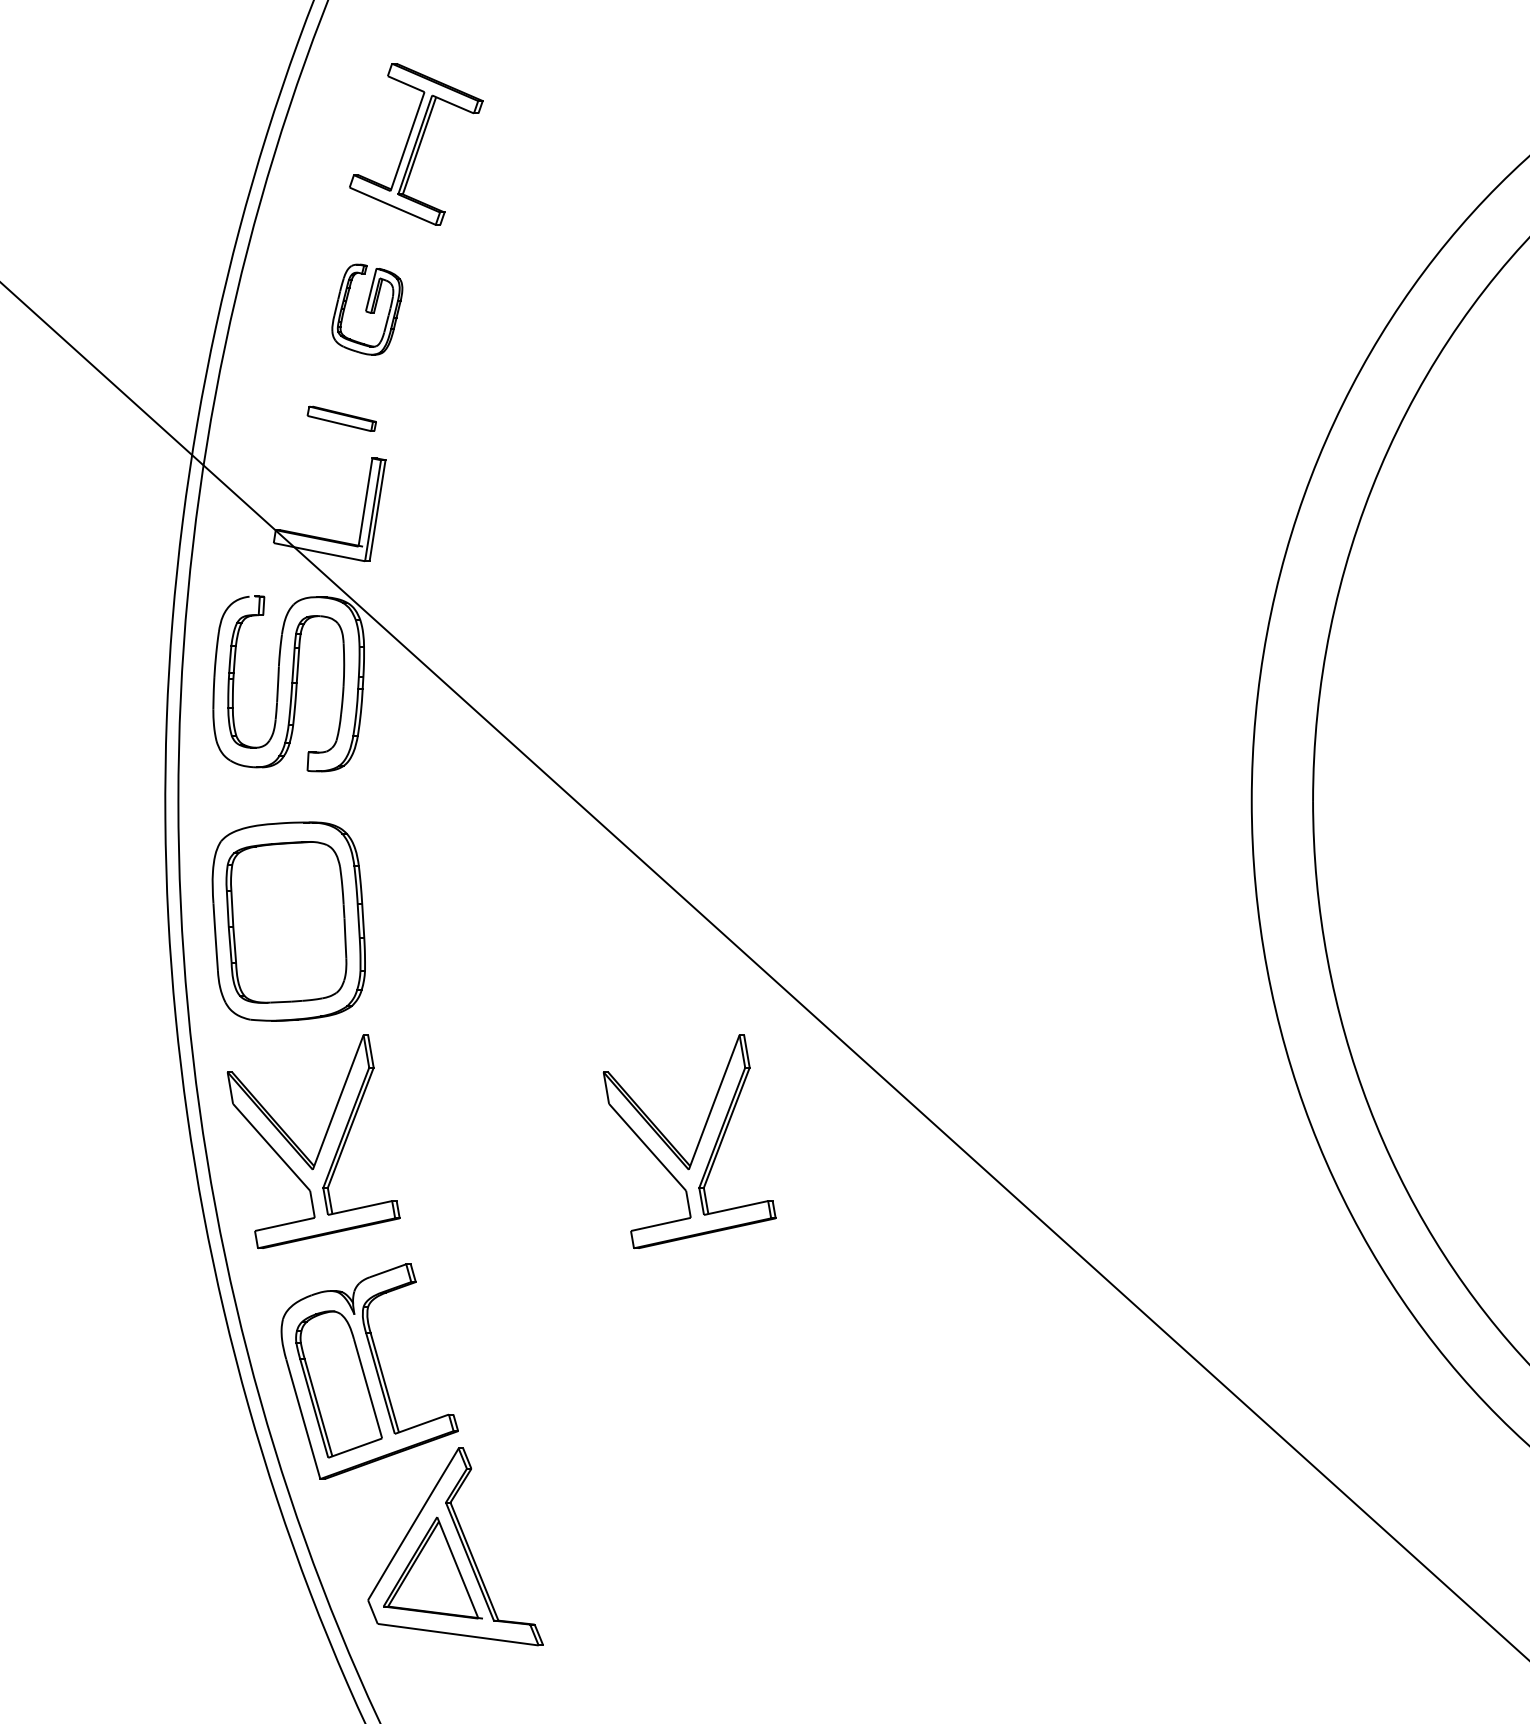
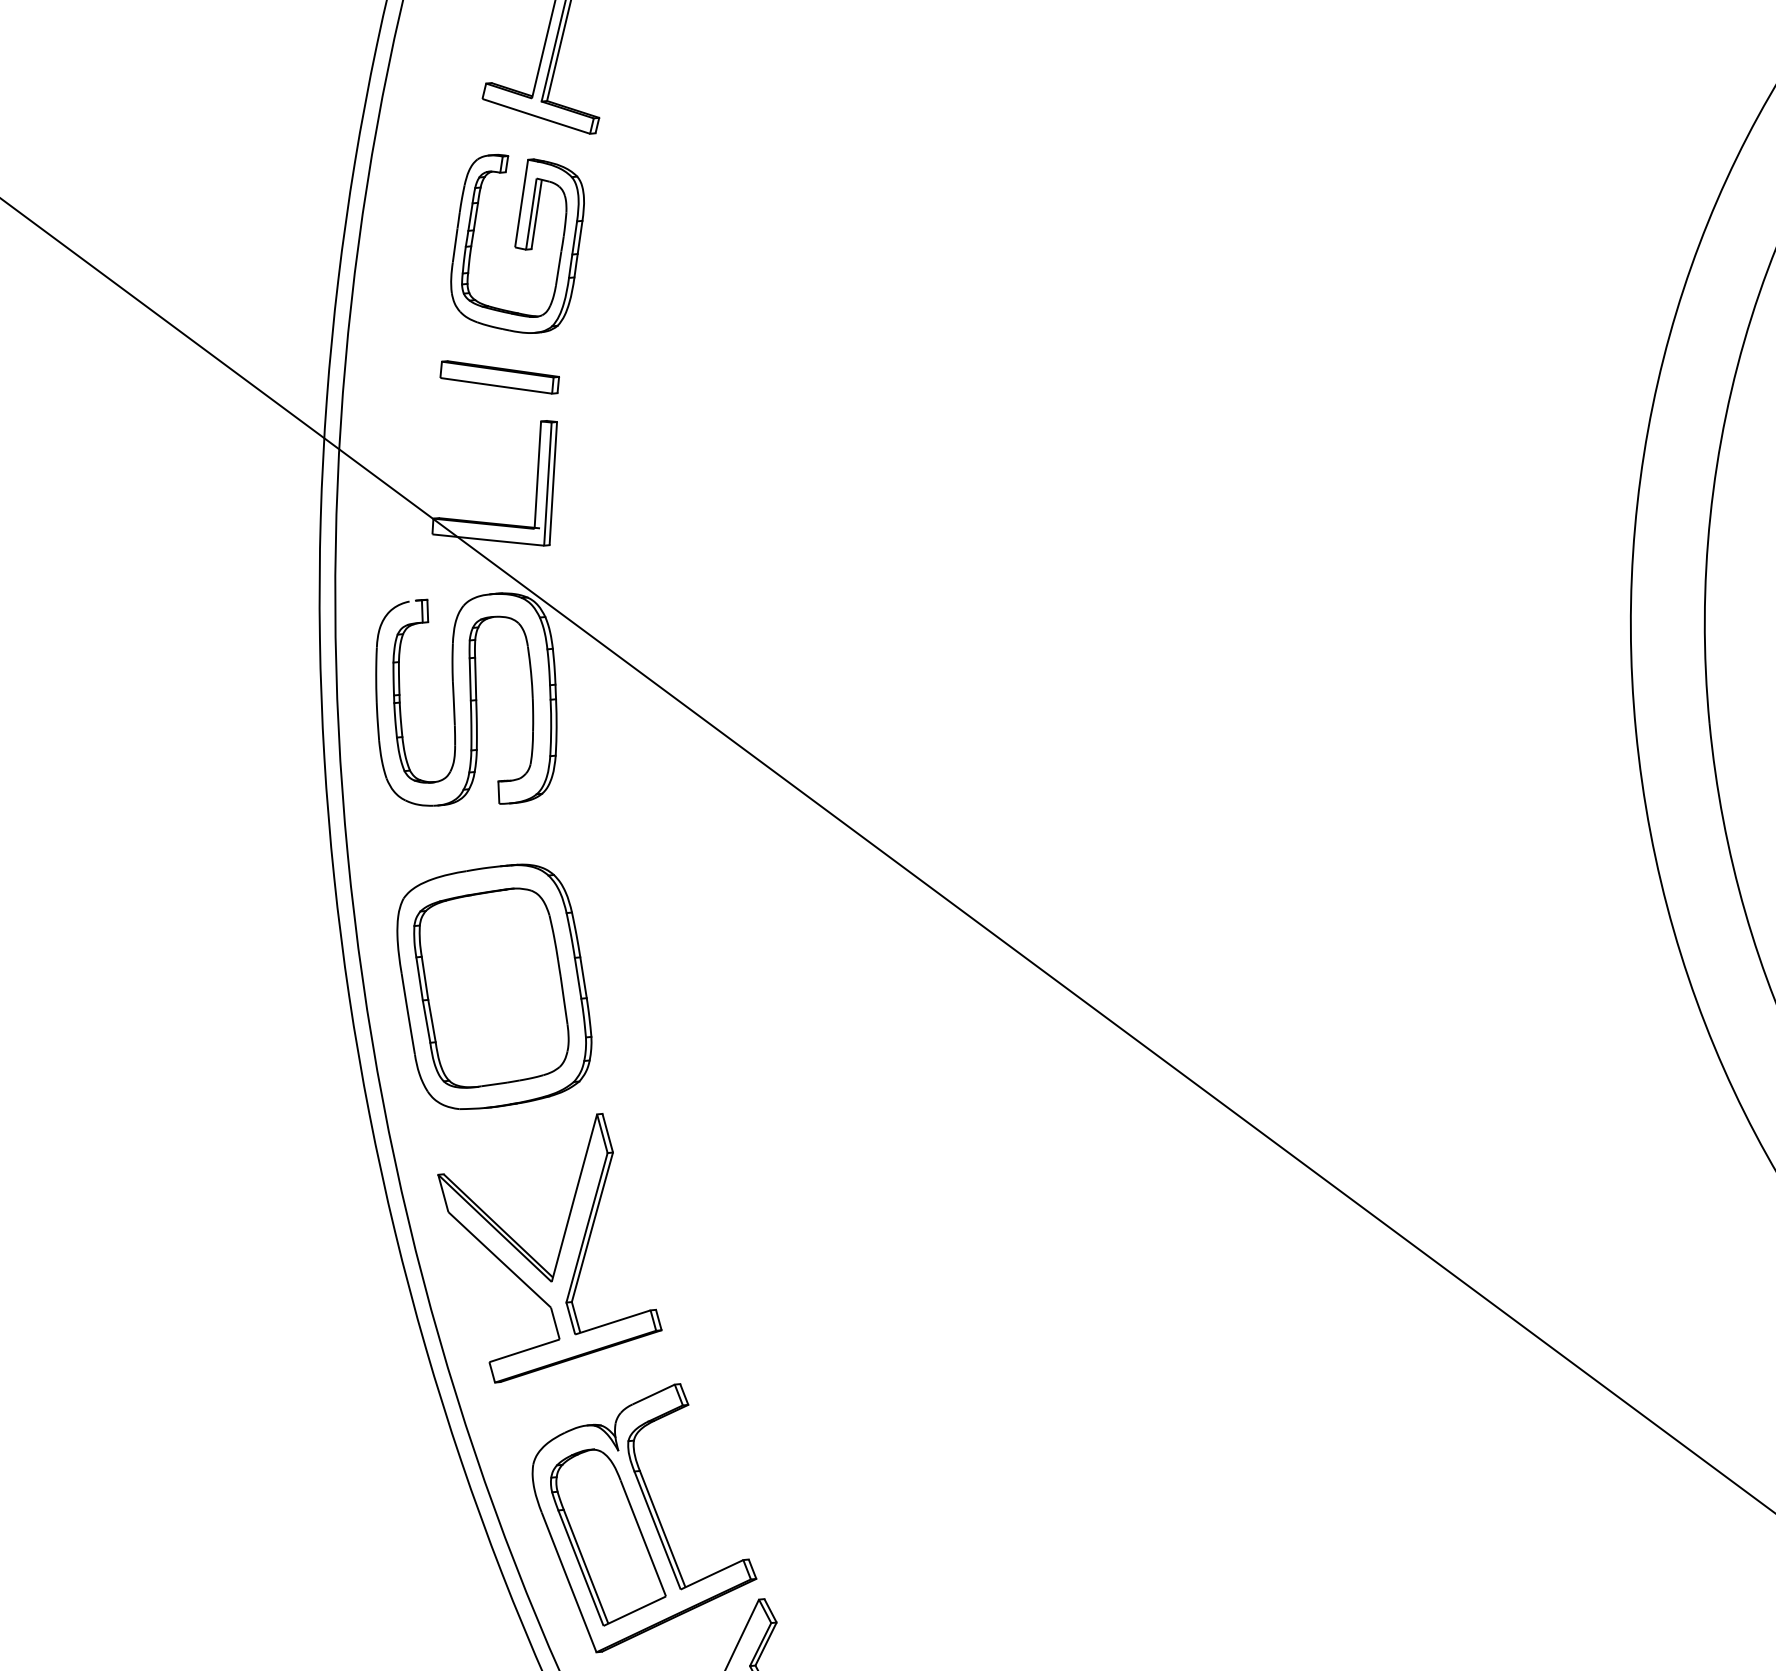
part: (367, 309) -> (517, 243), size x1.67
part: (341, 418) -> (499, 377), size x1.43
part: (697, 1143) -> (1010, 1206), removed

